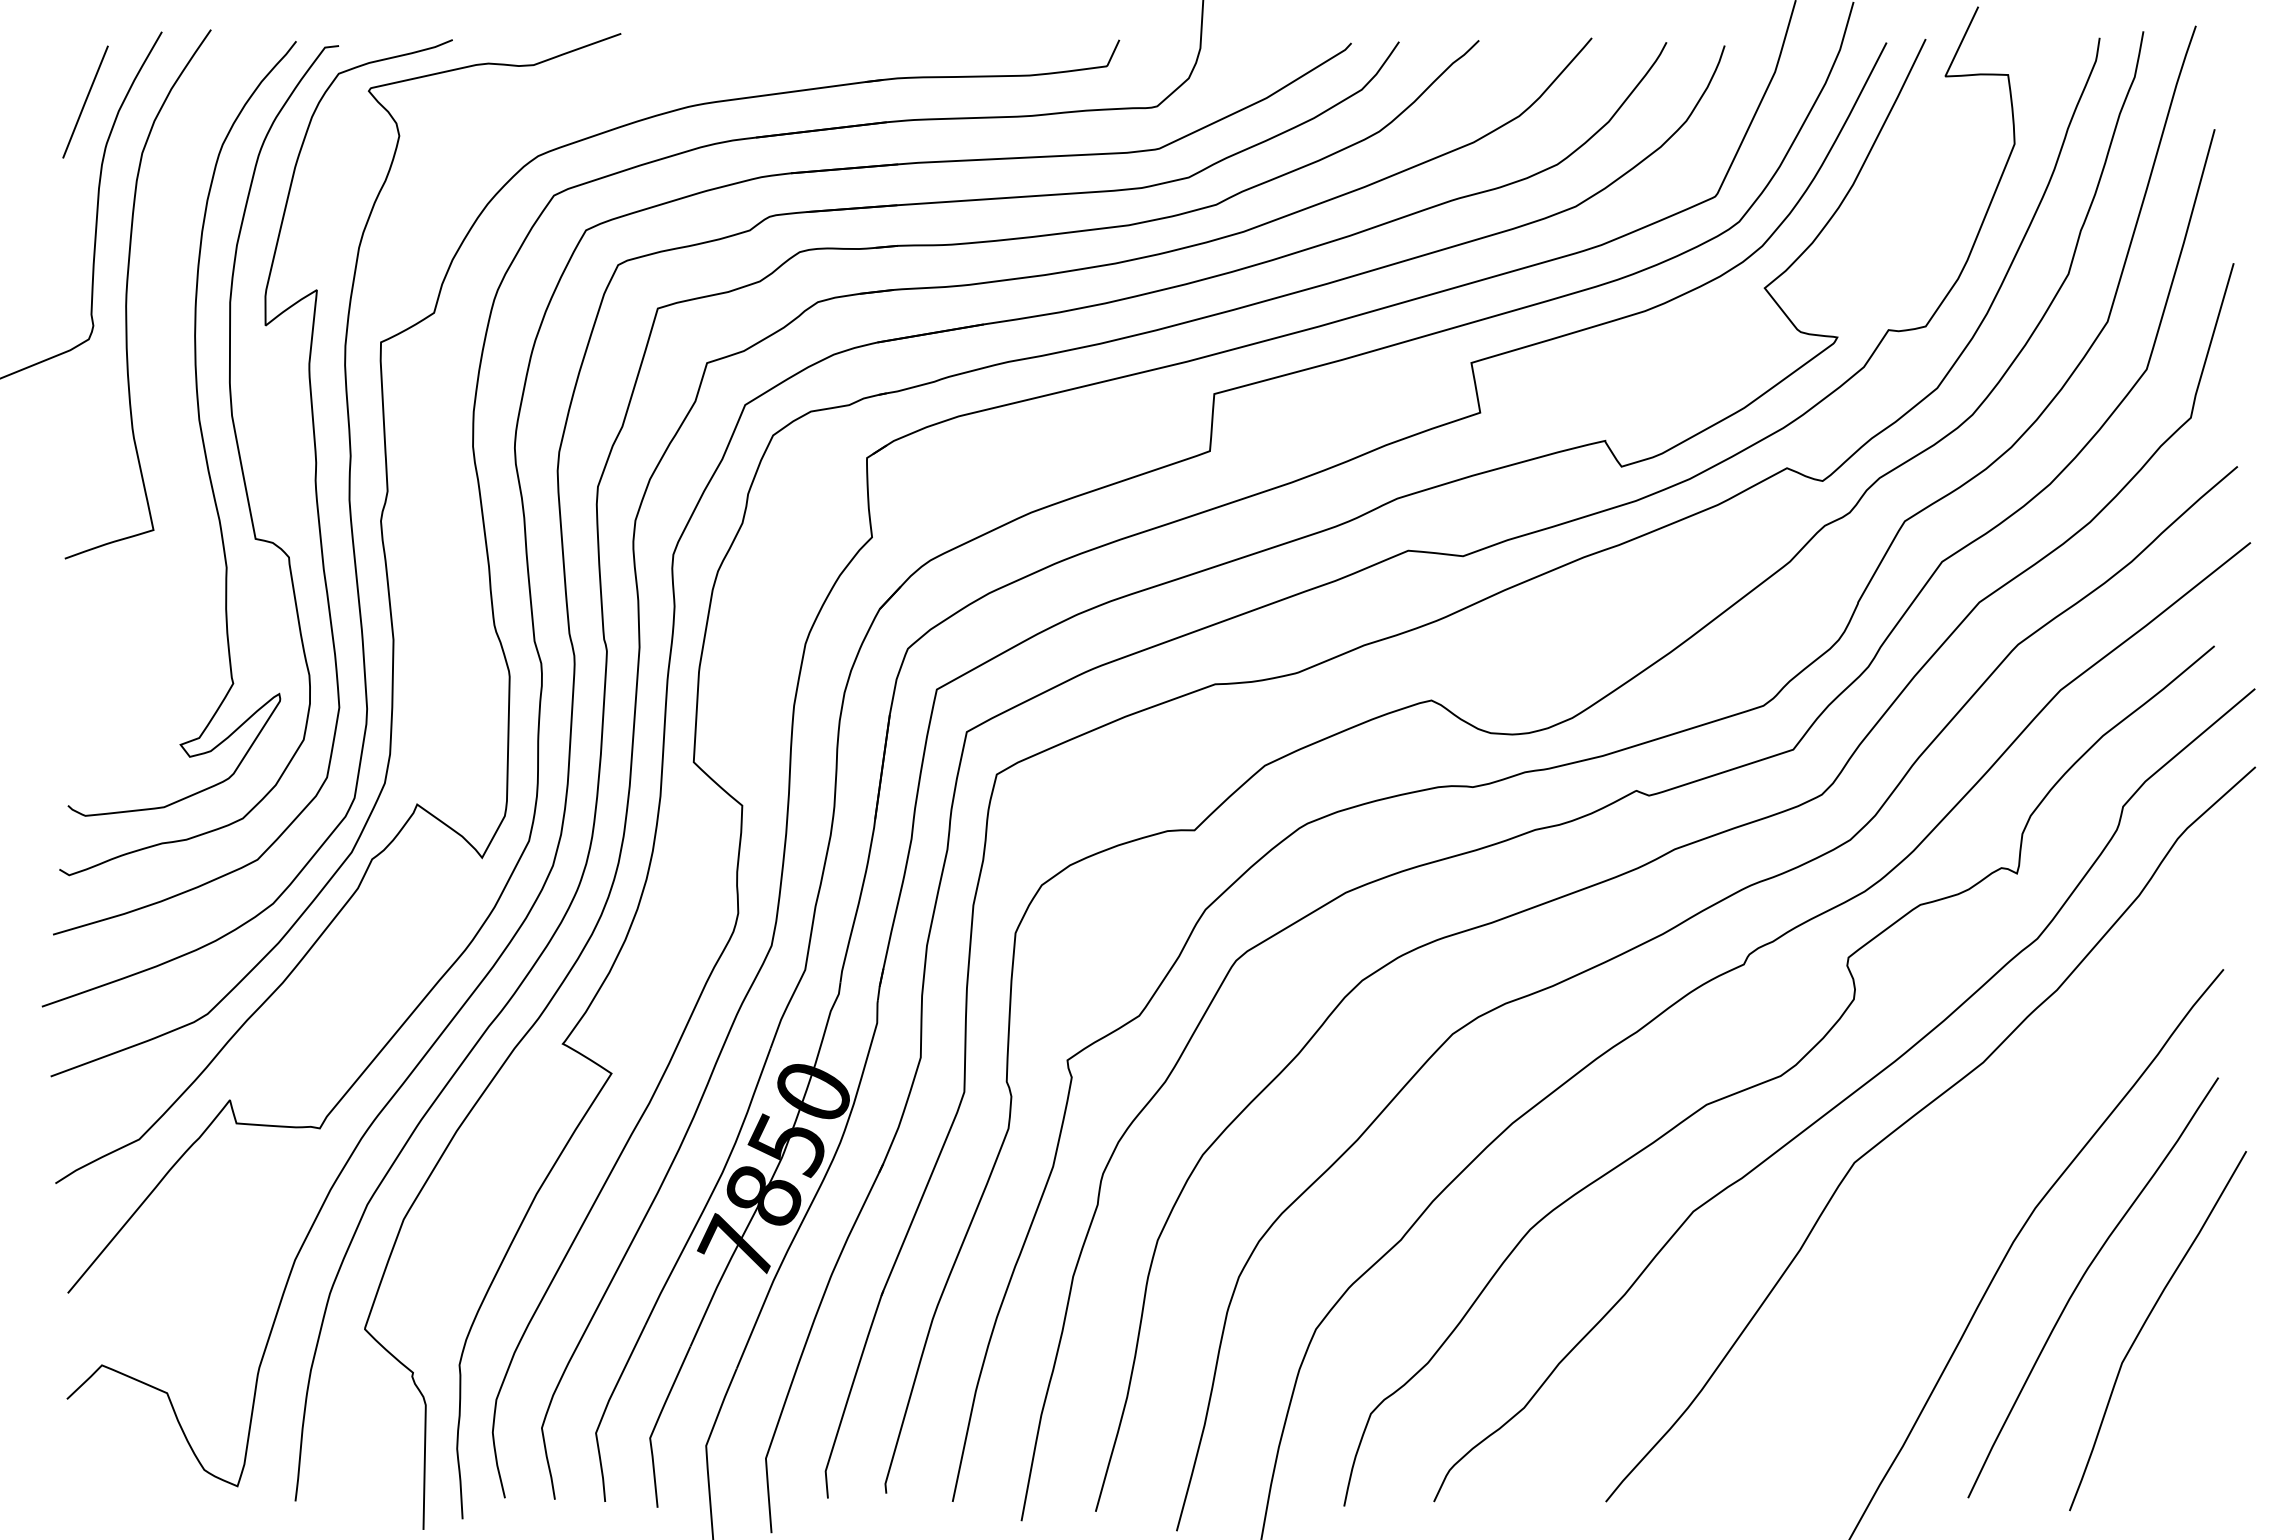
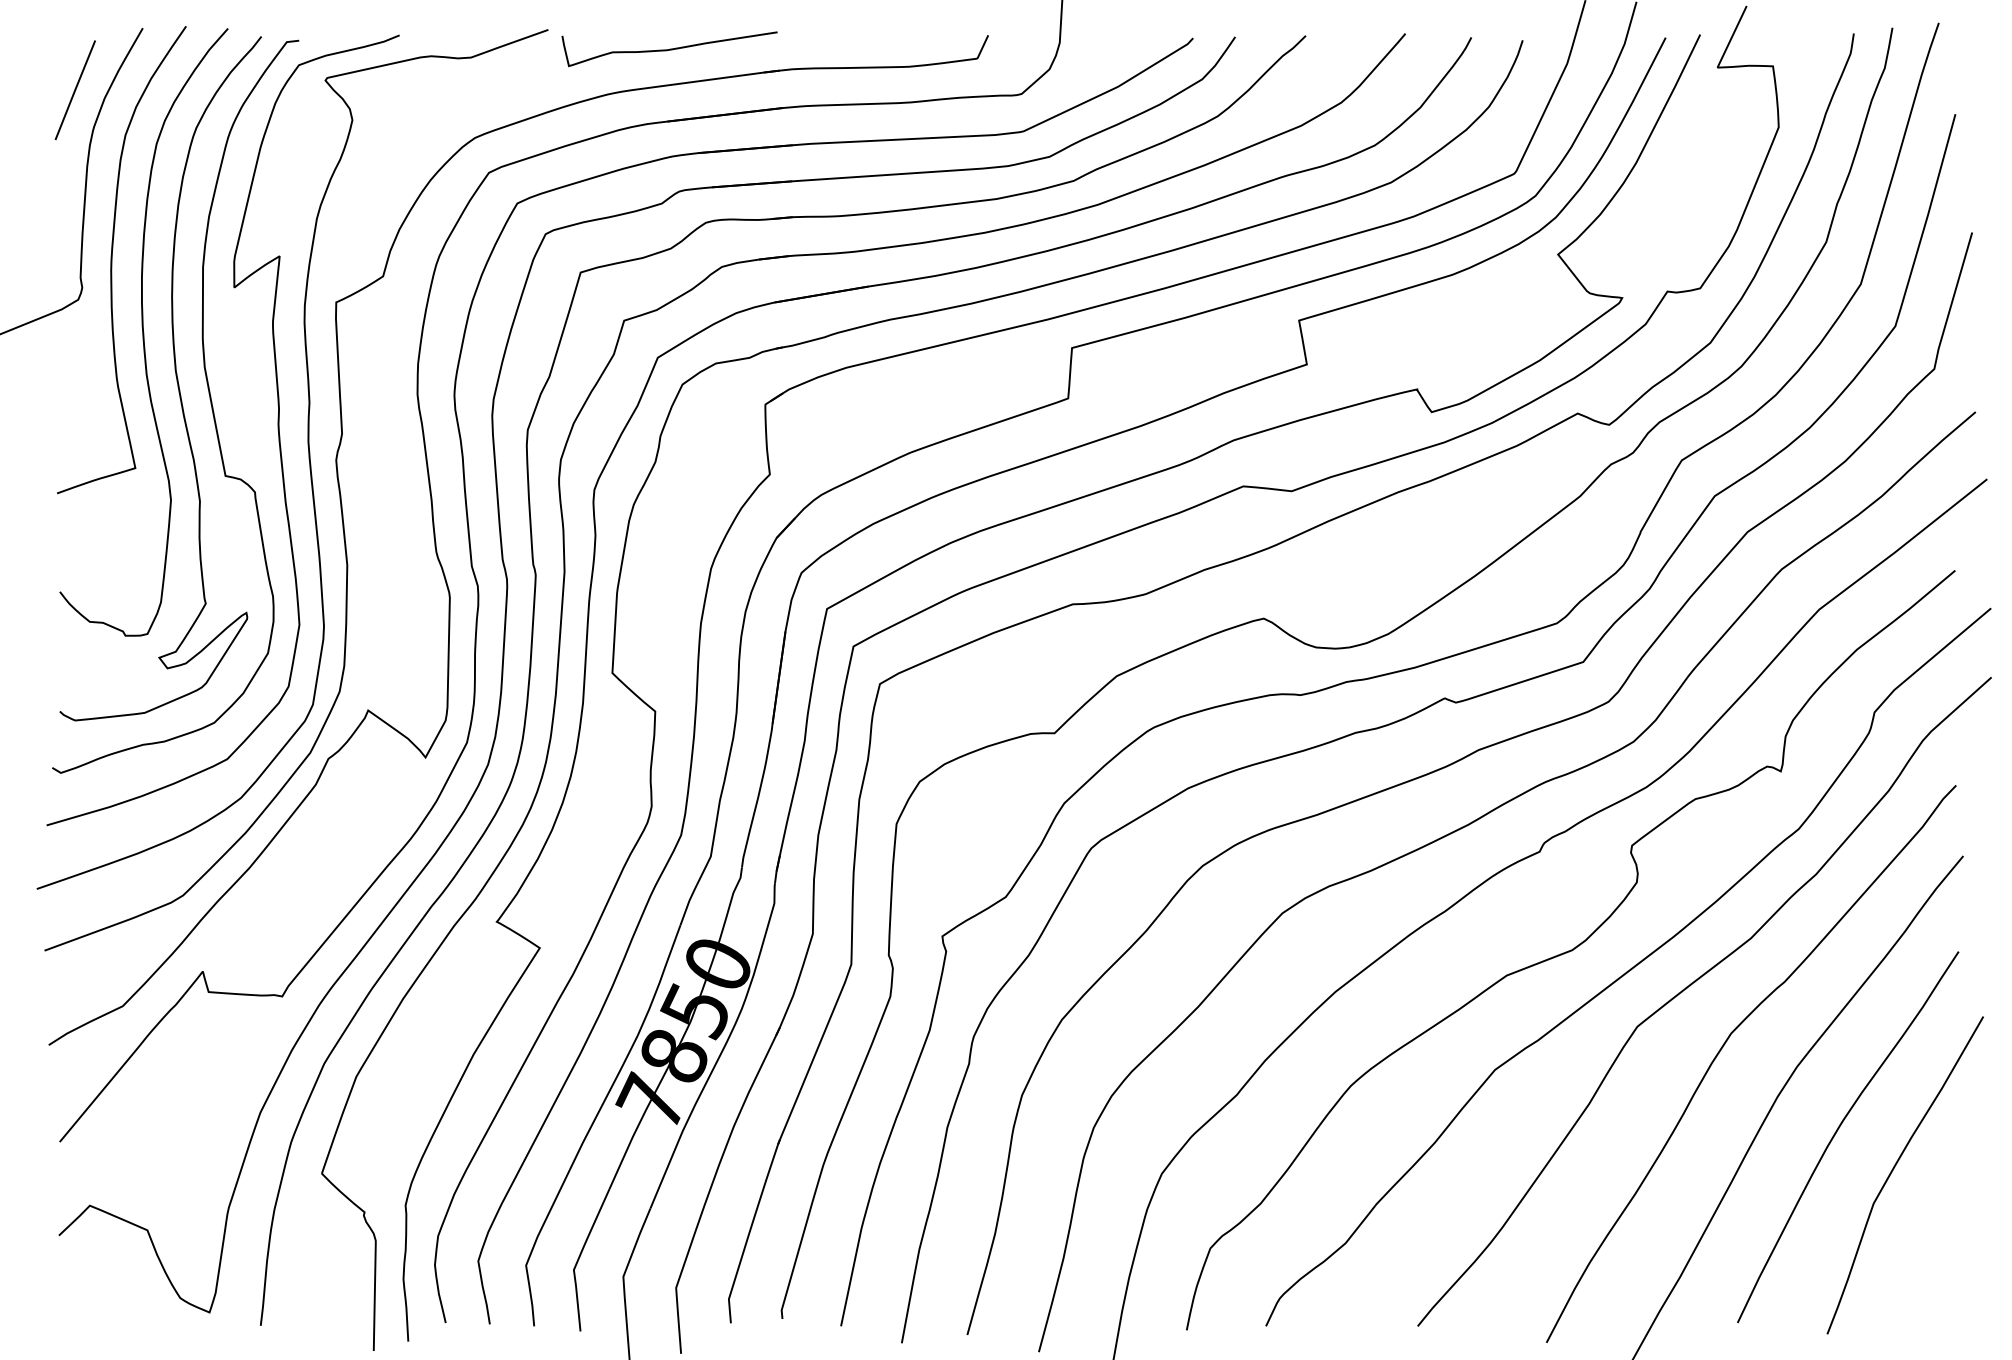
curve: (758, 55) -> (669, 49), added
curve: (162, 375) -> (143, 331), added
curve: (1952, 1185) -> (1723, 1046), added

